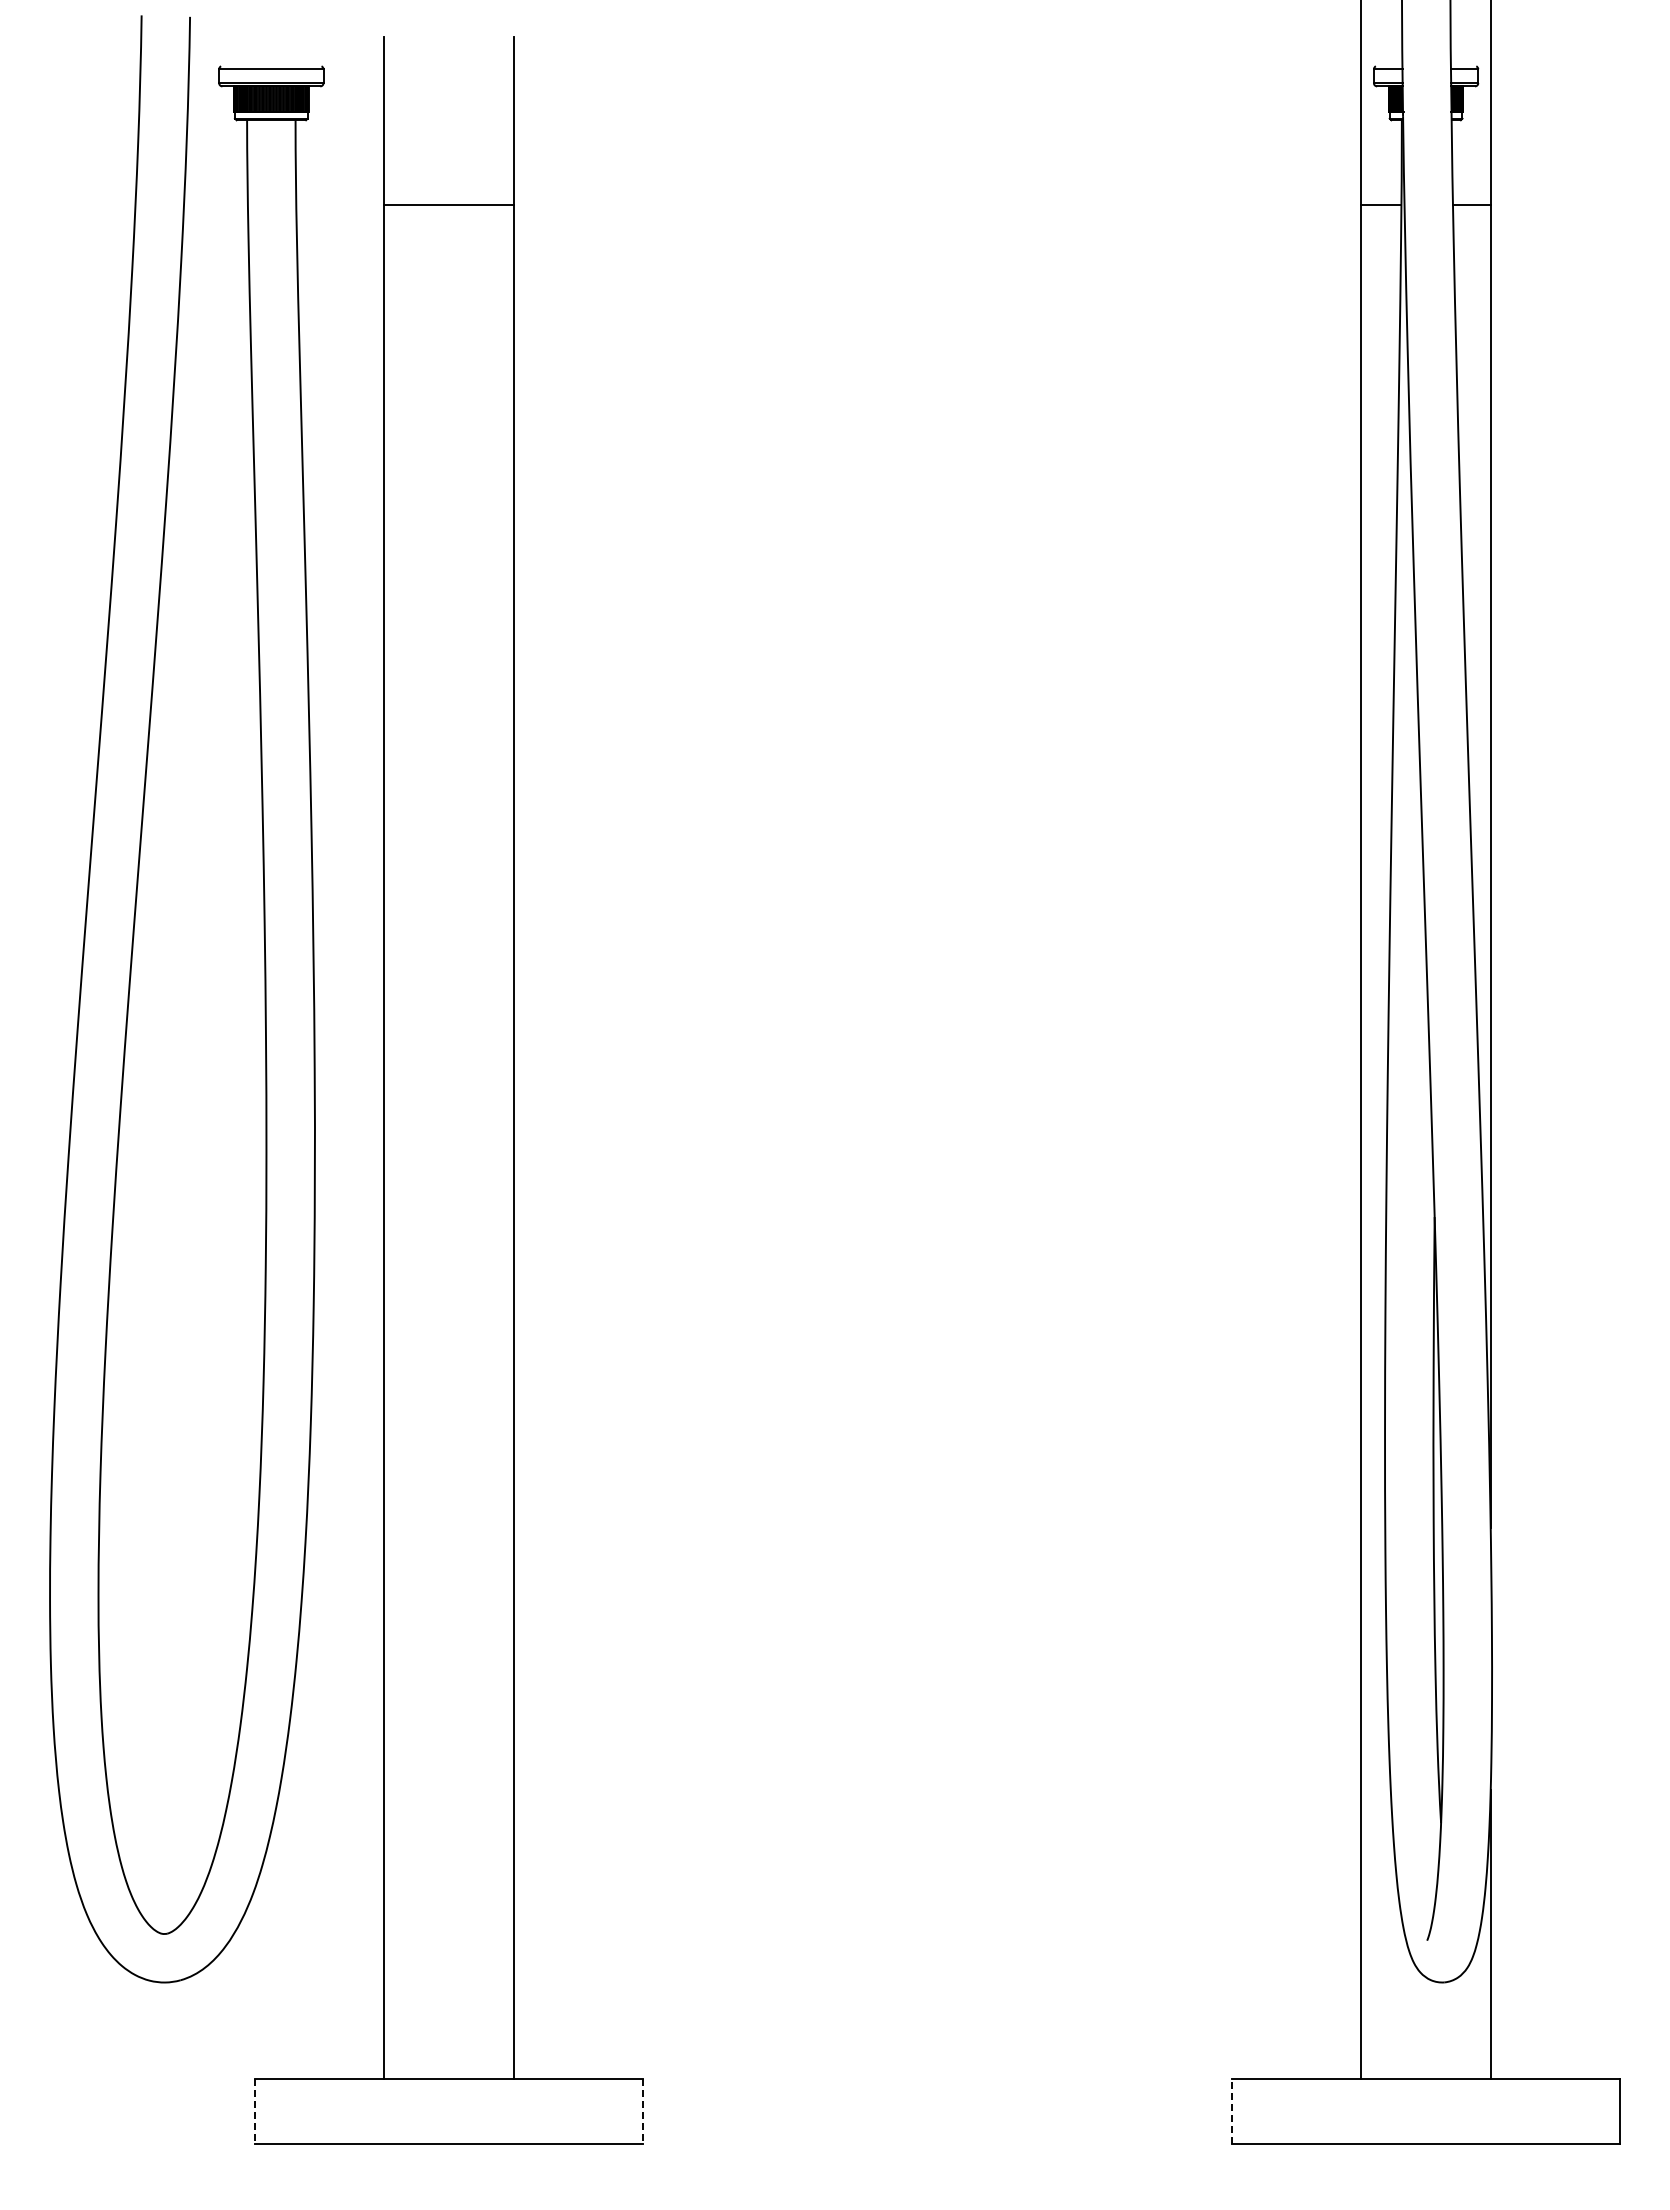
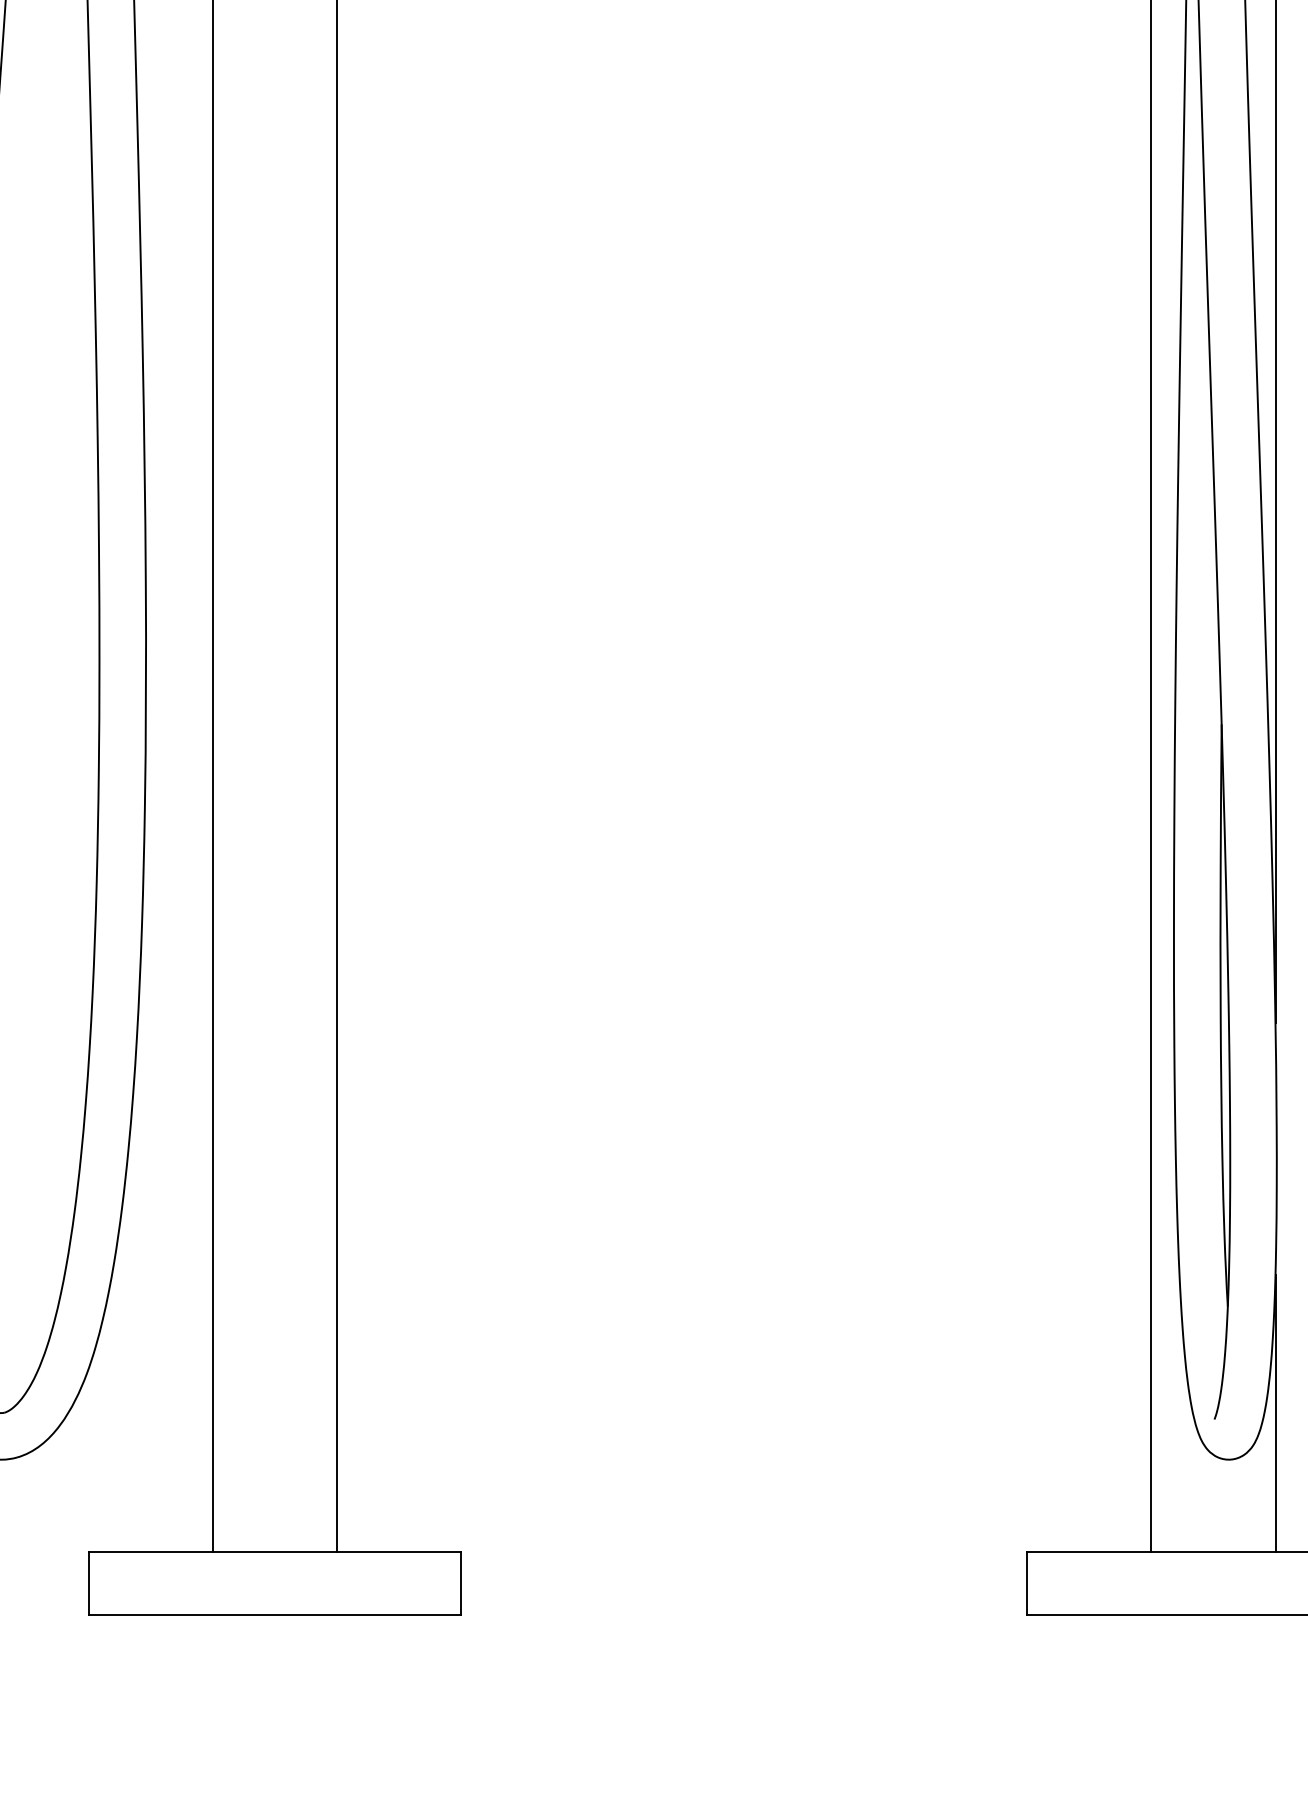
line: (1232, 2110) -> (1027, 1582), dashed -> solid
line: (255, 2111) -> (88, 1583), dashed -> solid
line: (642, 2111) -> (460, 1583), dashed -> solid

